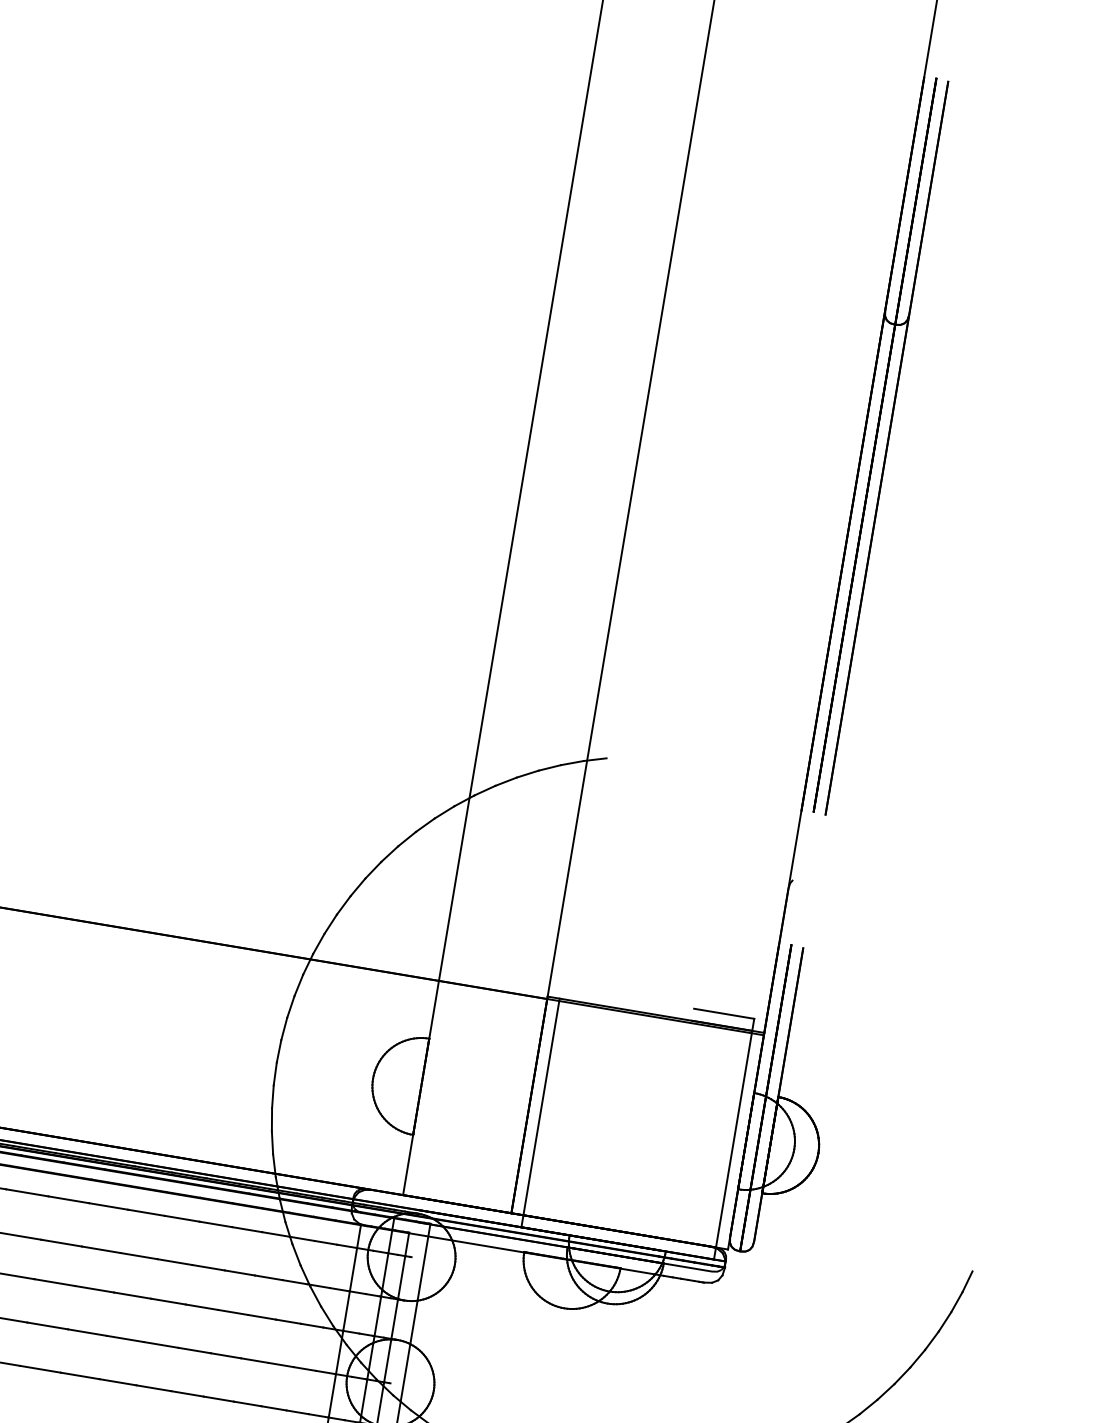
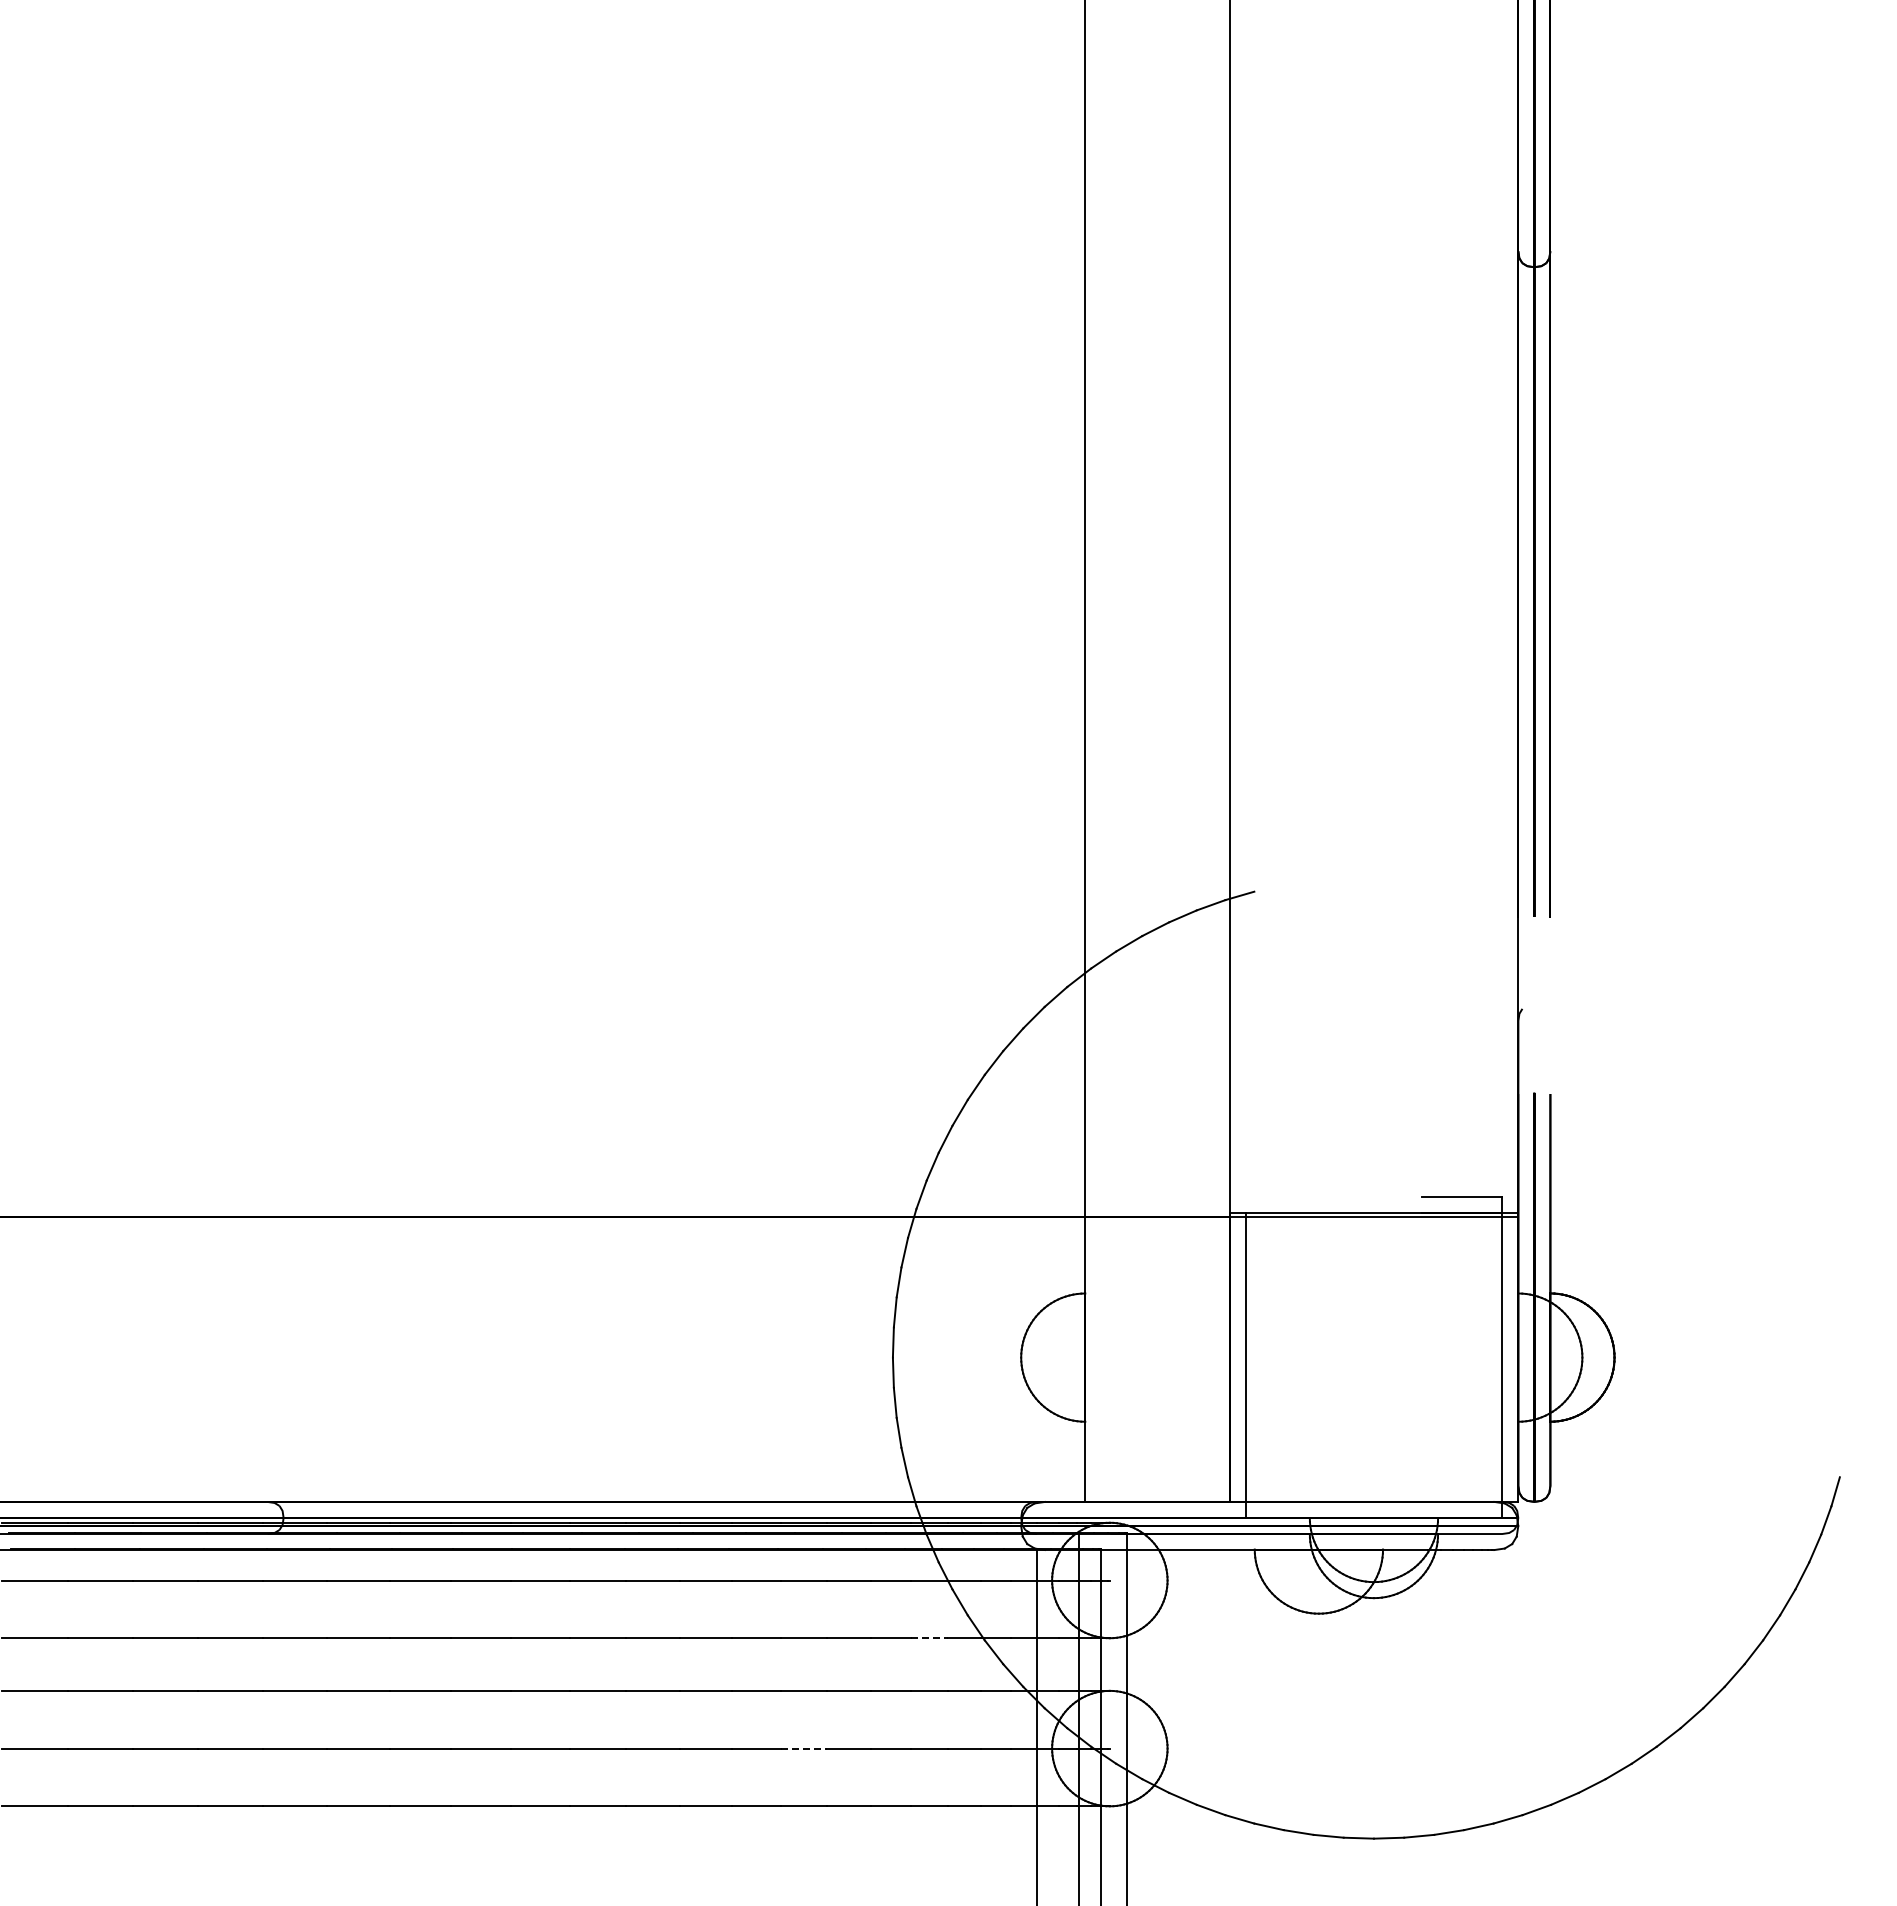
line: (268, 1278) -> (929, 1638), solid -> dashed
line: (161, 1344) -> (804, 1748), solid -> dashed

